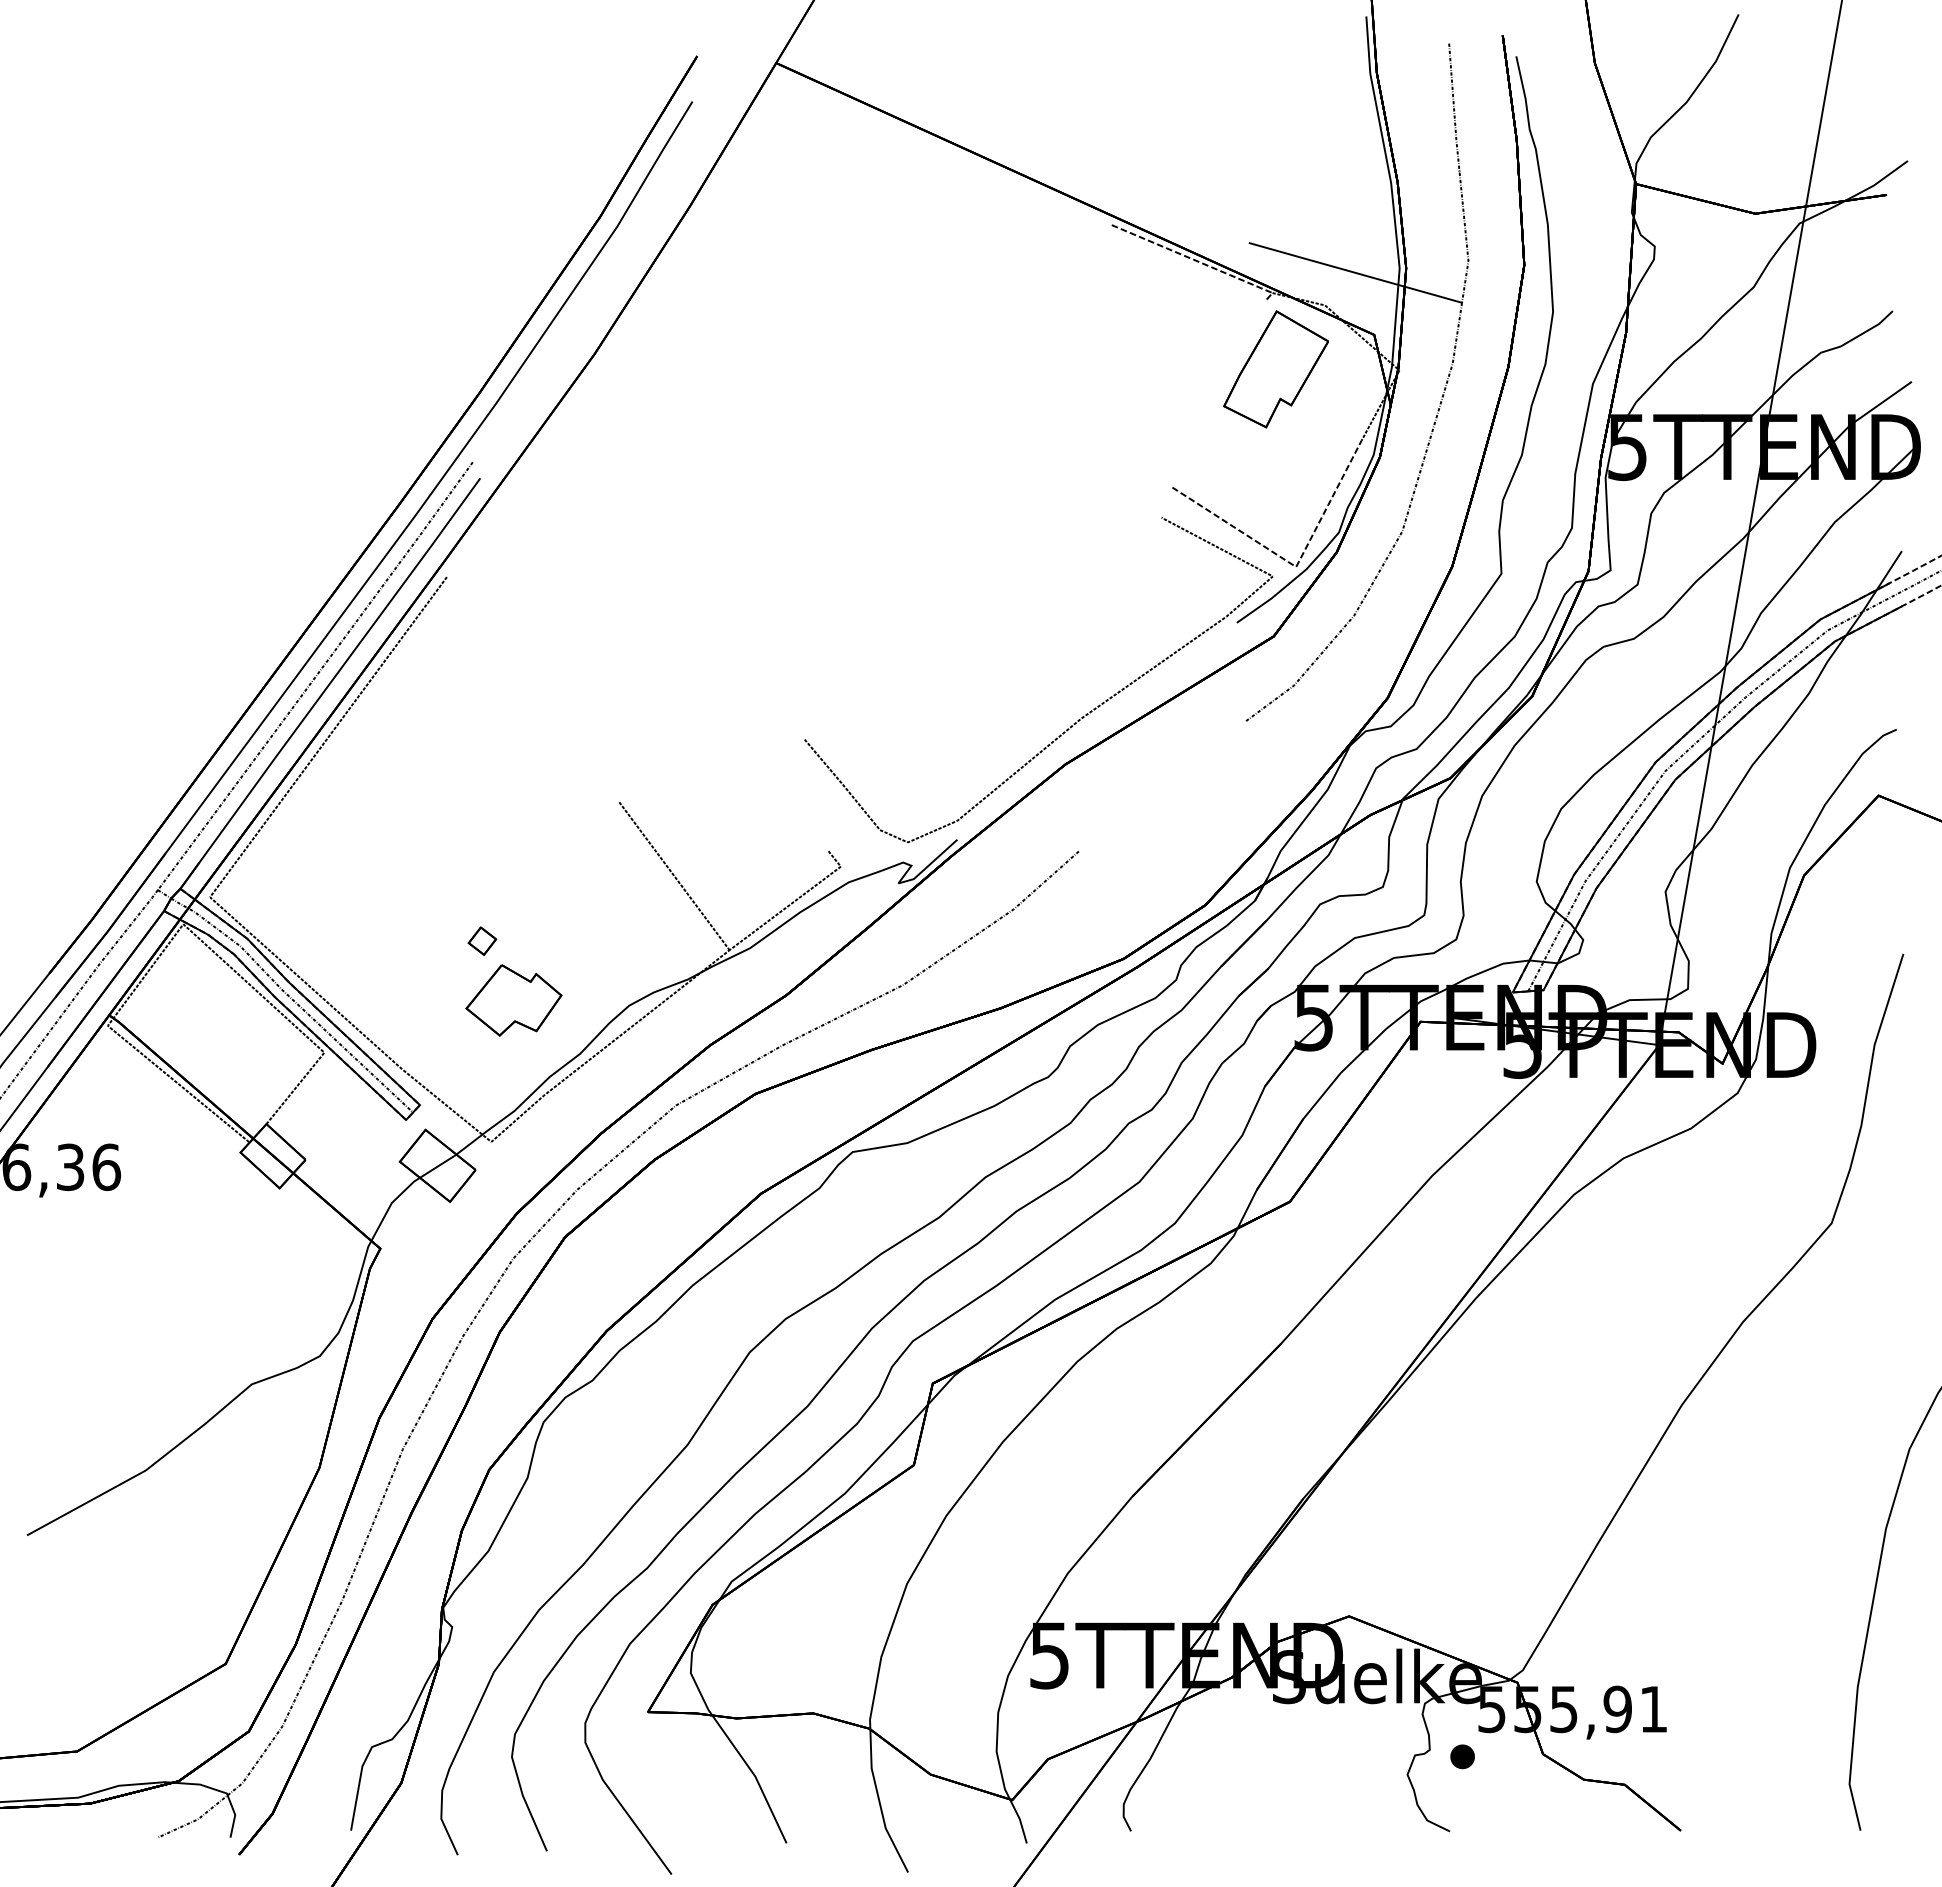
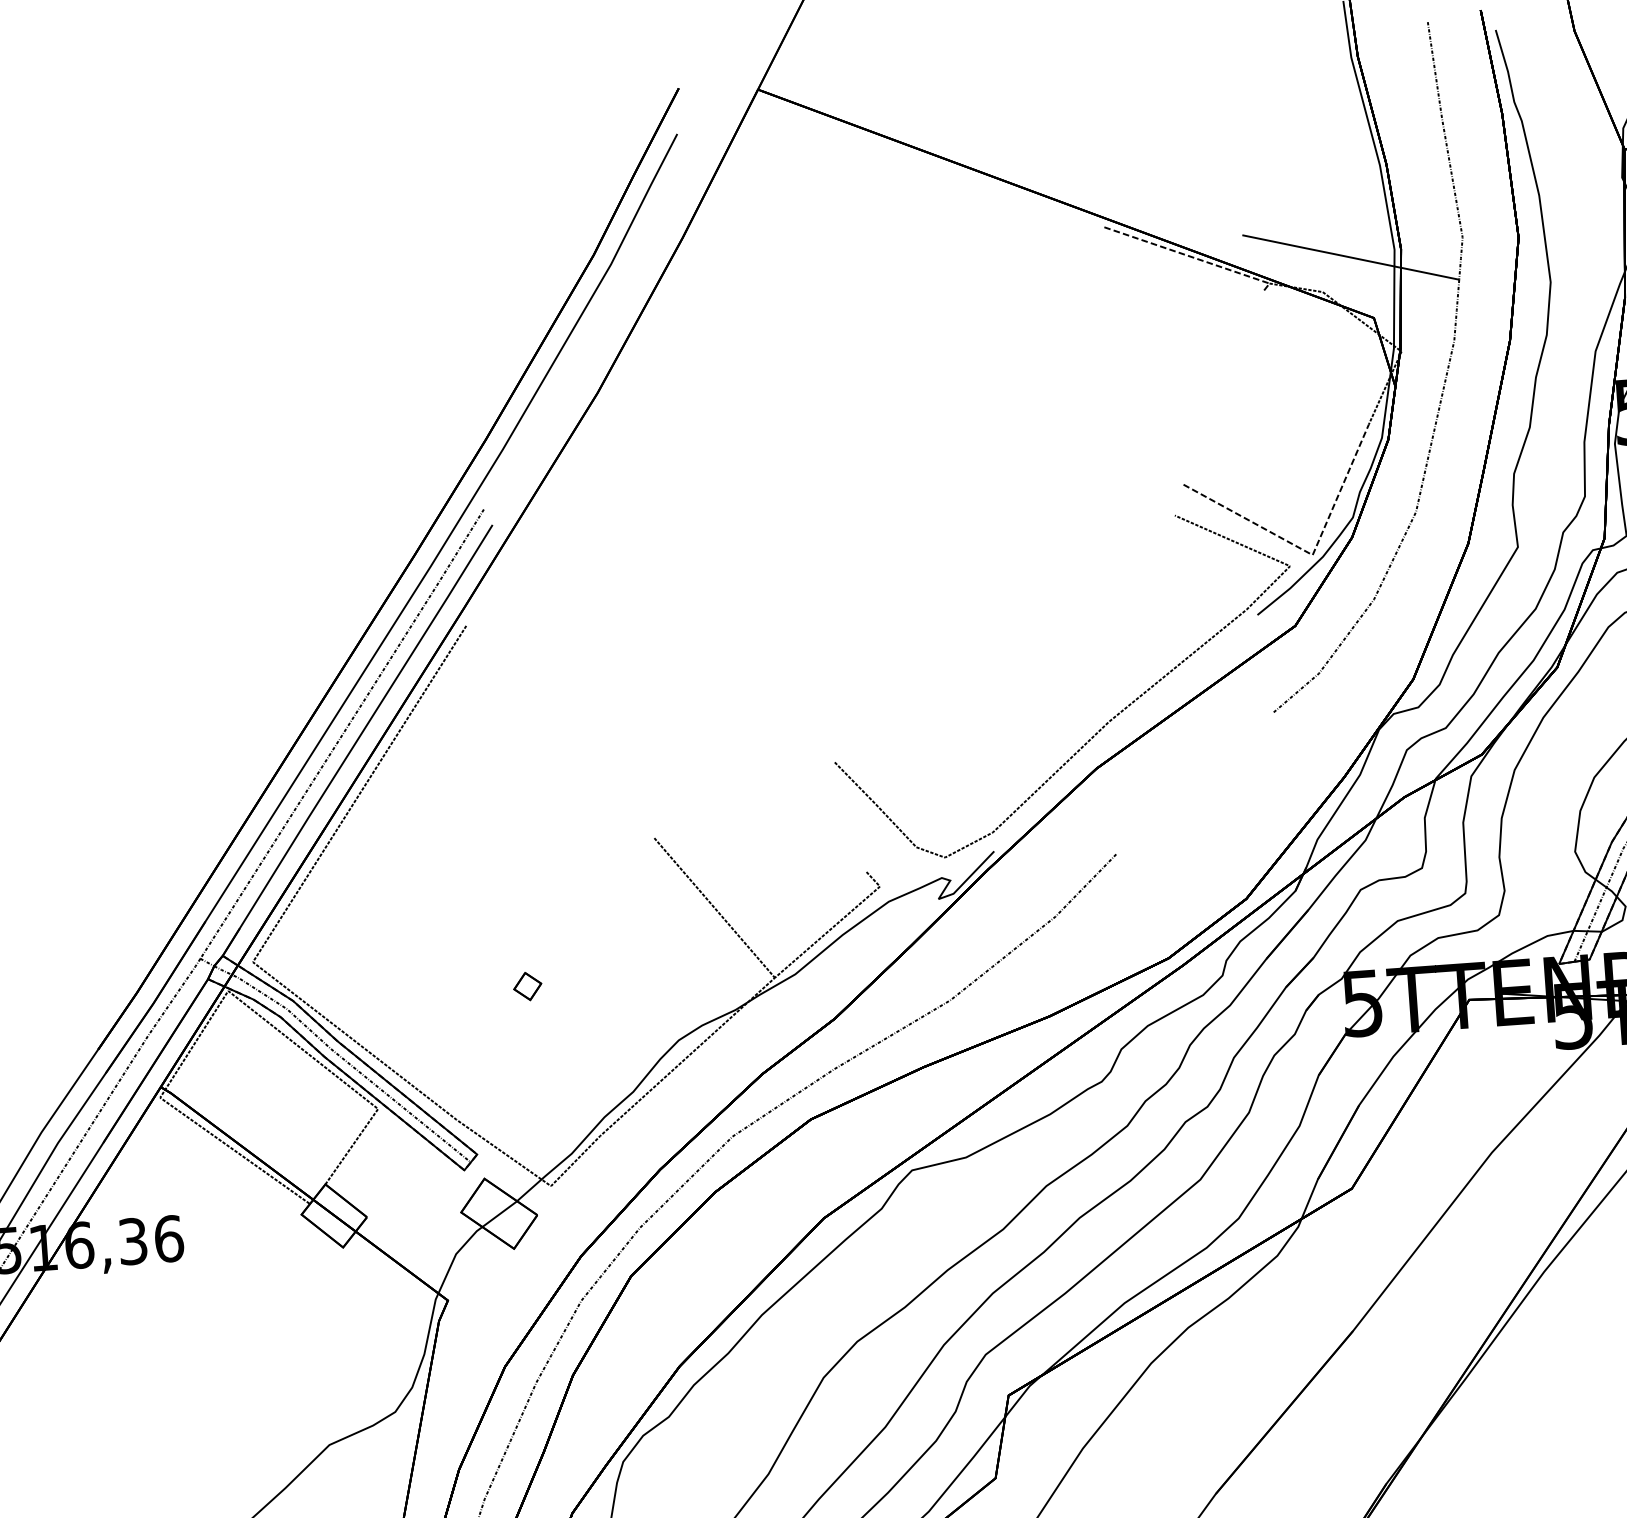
part: (1275, 369) -> (1277, 359), removed
part: (513, 1000) -> (562, 1043), removed

